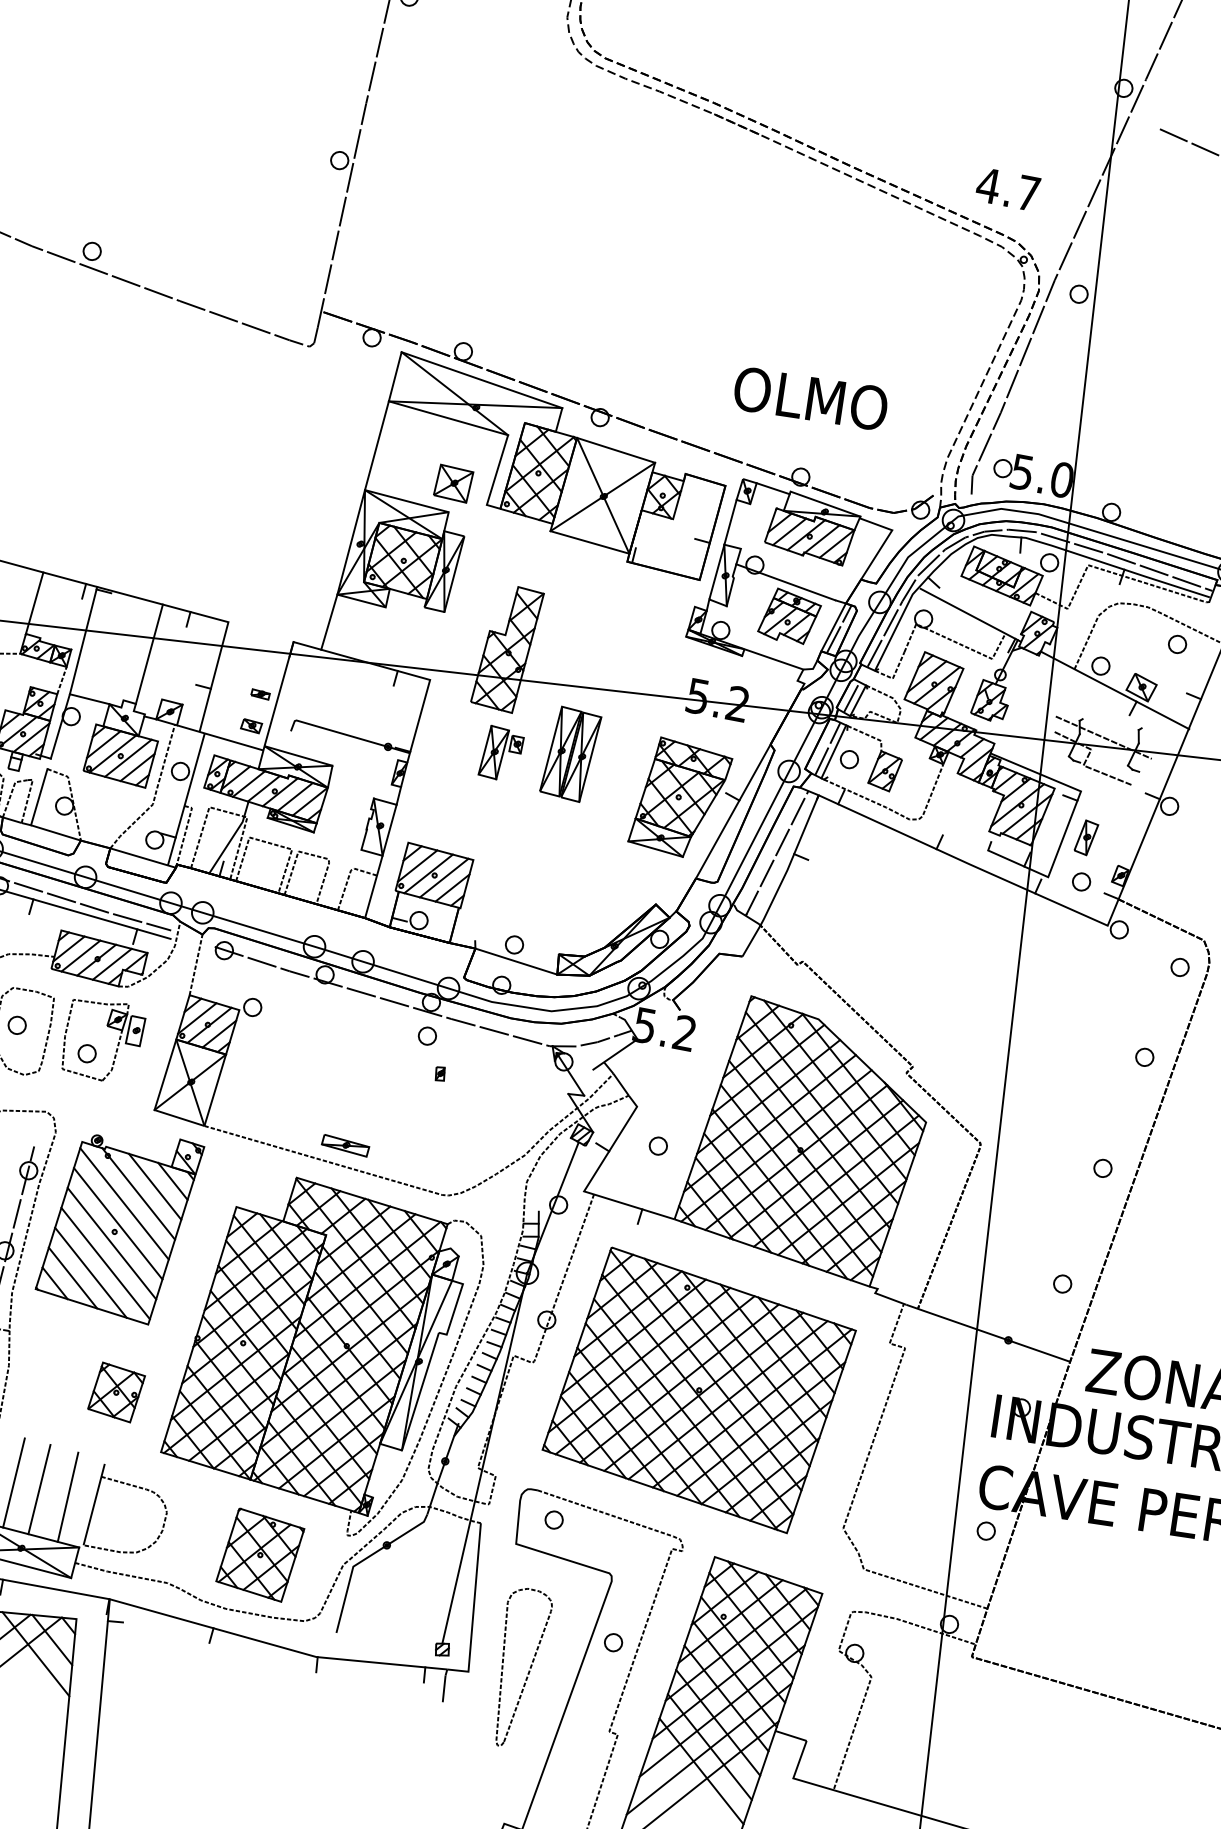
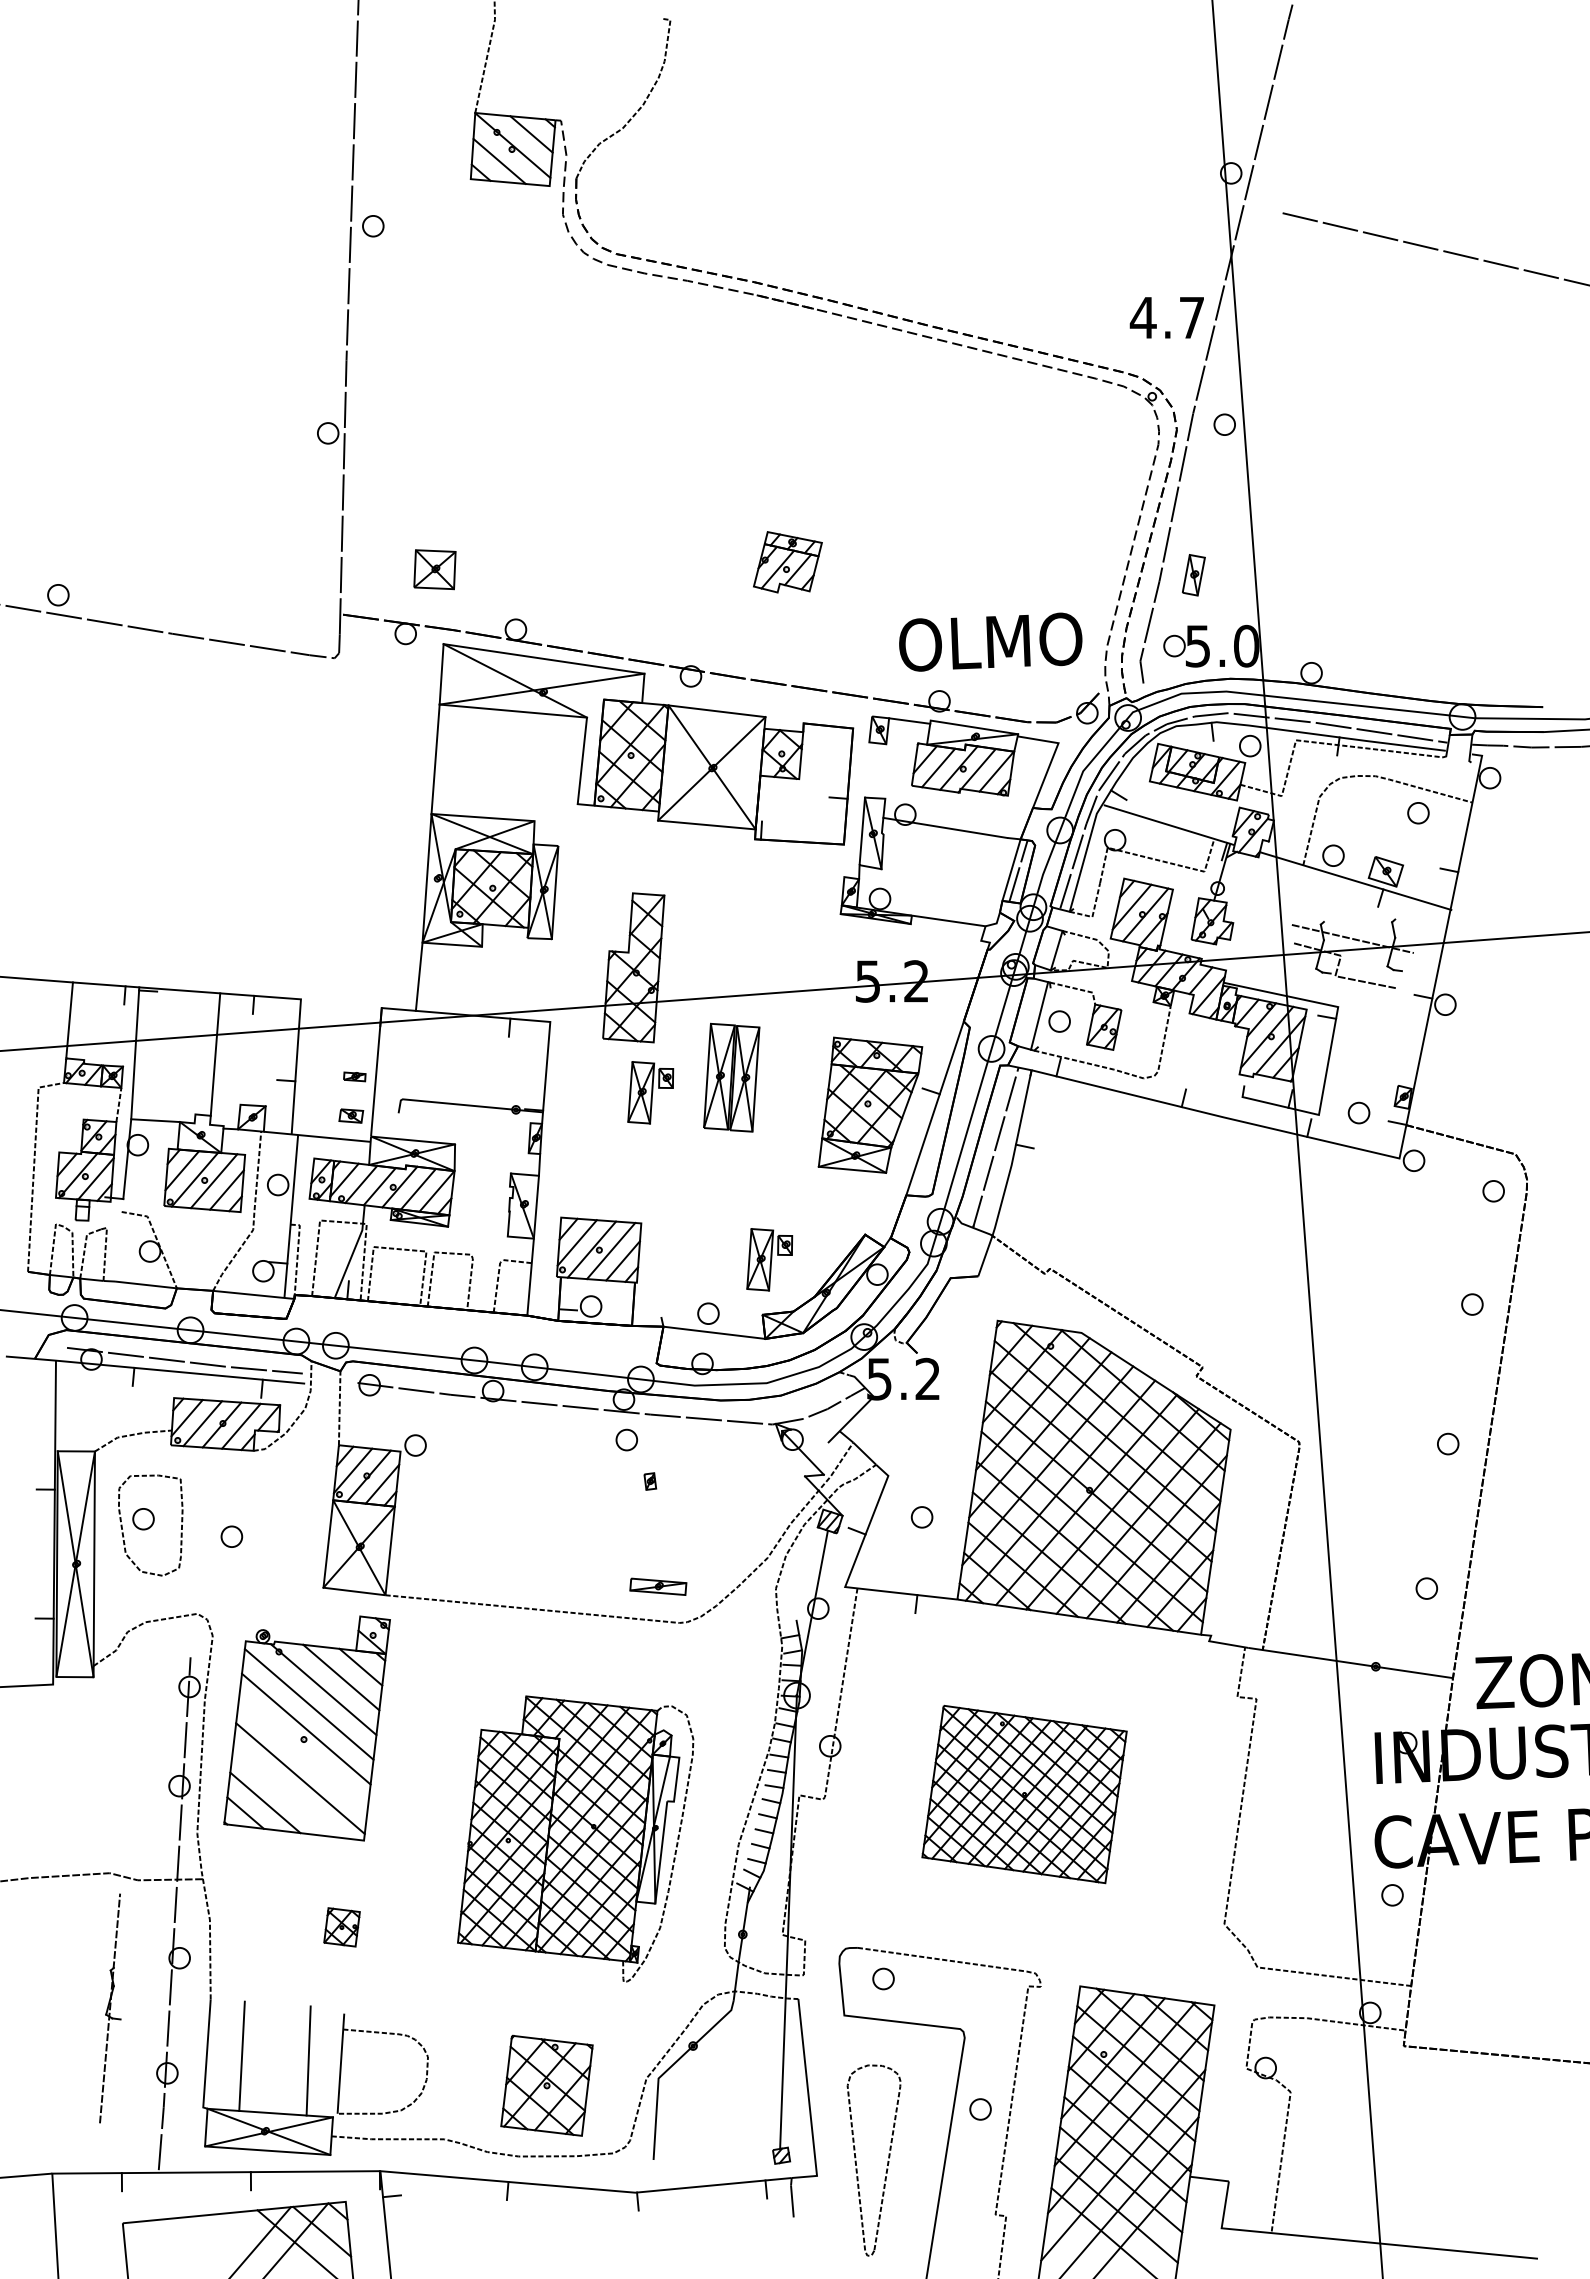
text: (1007, 189) -> (1166, 317), moved
text: (810, 398) -> (990, 641), moved
part: (453, 483) -> (434, 569), moved
line: (730, 521) -> (867, 769), removed
part: (789, 616) -> (787, 562), moved
line: (851, 697) -> (1048, 948), removed
line: (827, 748) -> (1031, 1013), removed
line: (39, 796) -> (118, 1246), removed
part: (1086, 837) -> (1193, 575), moved
part: (573, 909) -> (769, 1259), added
part: (110, 1028) -> (253, 1501), removed
part: (345, 1145) -> (658, 1586), moved
line: (112, 1243) -> (303, 1753), removed
line: (91, 1272) -> (285, 1792), removed
part: (322, 1356) -> (575, 1838), size x0.7
part: (699, 1390) -> (1024, 1794), size x0.6
part: (116, 1392) -> (341, 1927), size x0.6
line: (39, 1489) -> (273, 2058), removed

